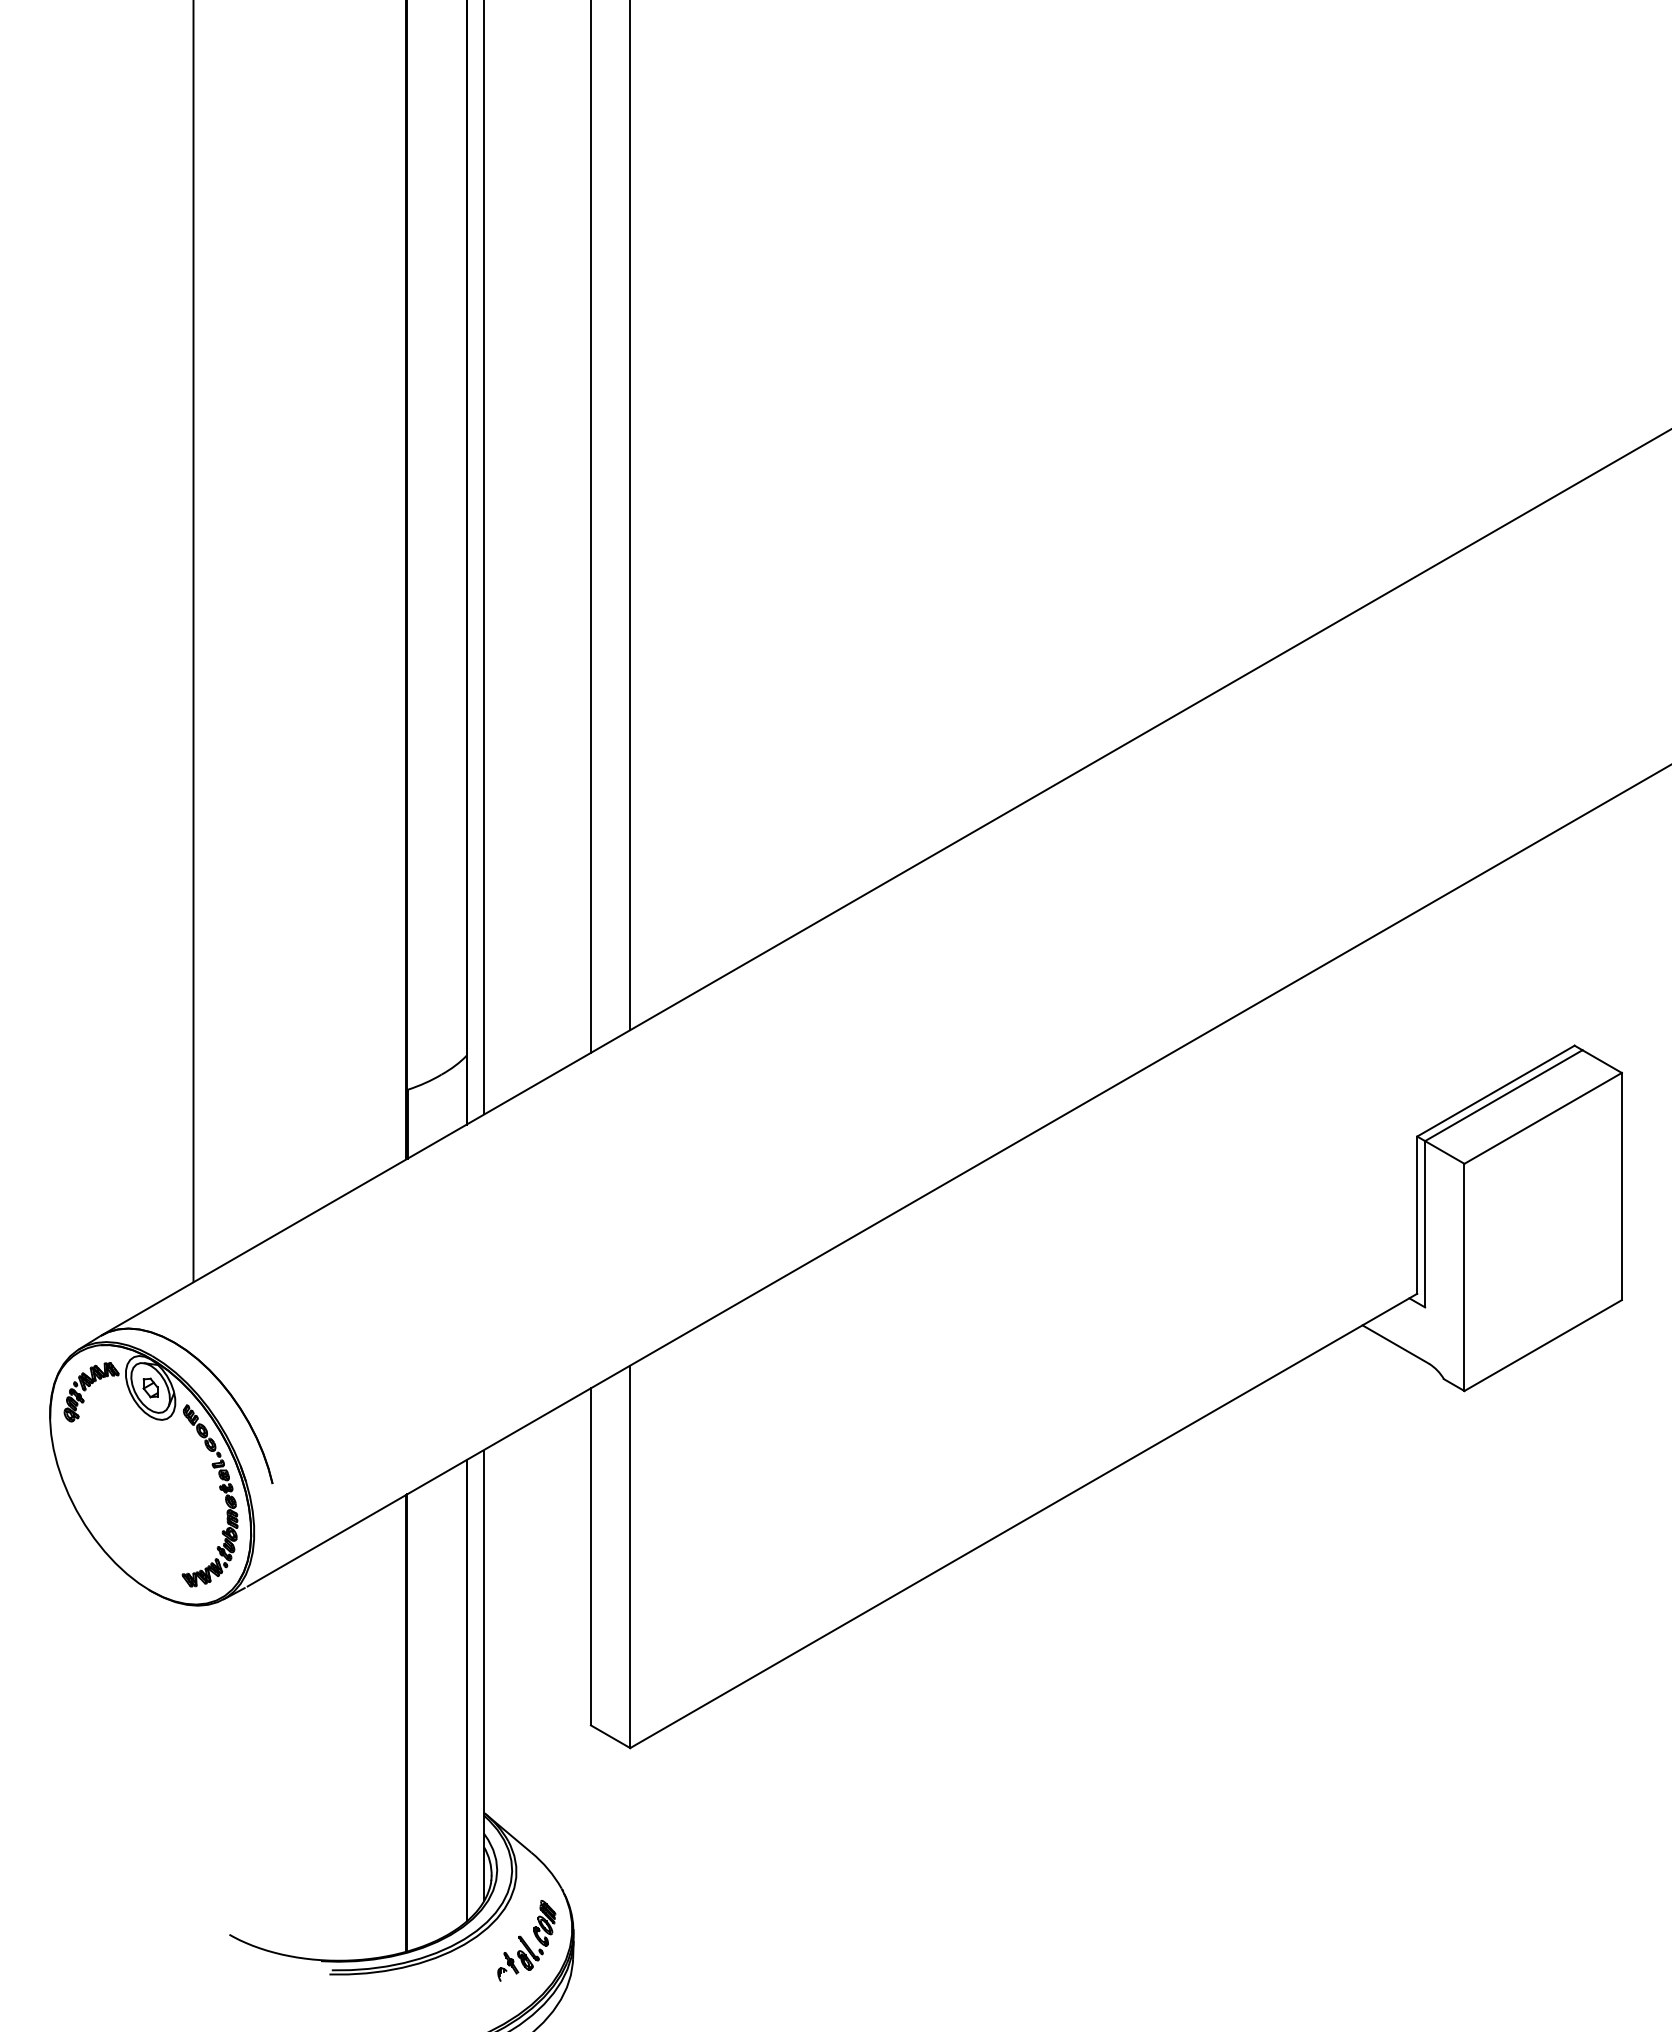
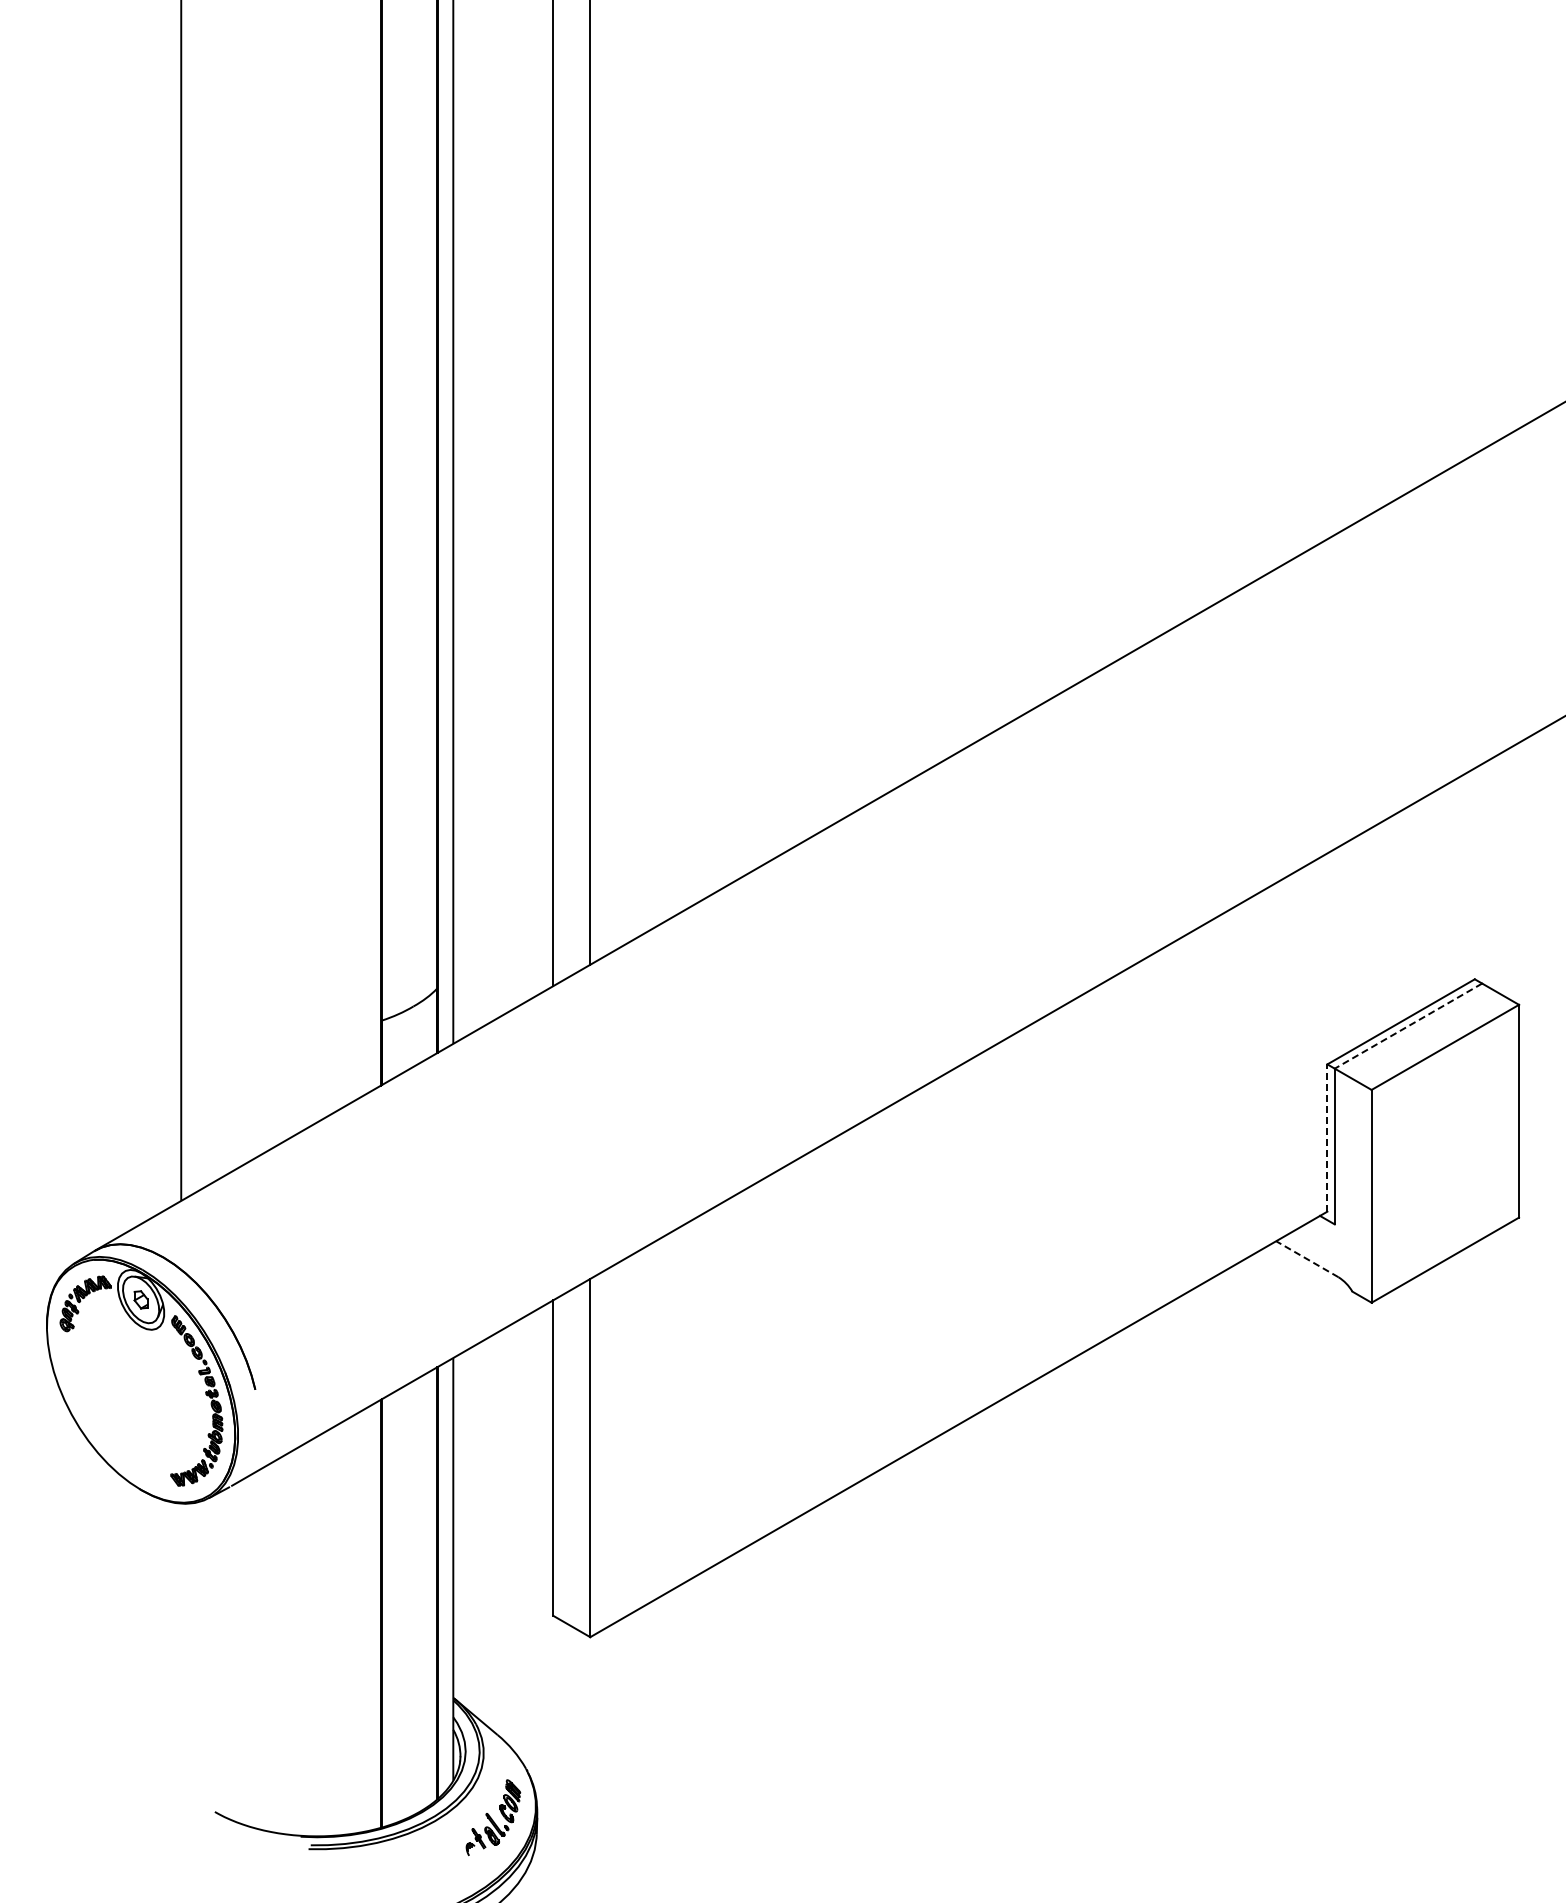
line: (1503, 1096) -> (1408, 1026), solid -> dashed
line: (1417, 1215) -> (1327, 1138), solid -> dashed
line: (1396, 1344) -> (1307, 1259), solid -> dashed

